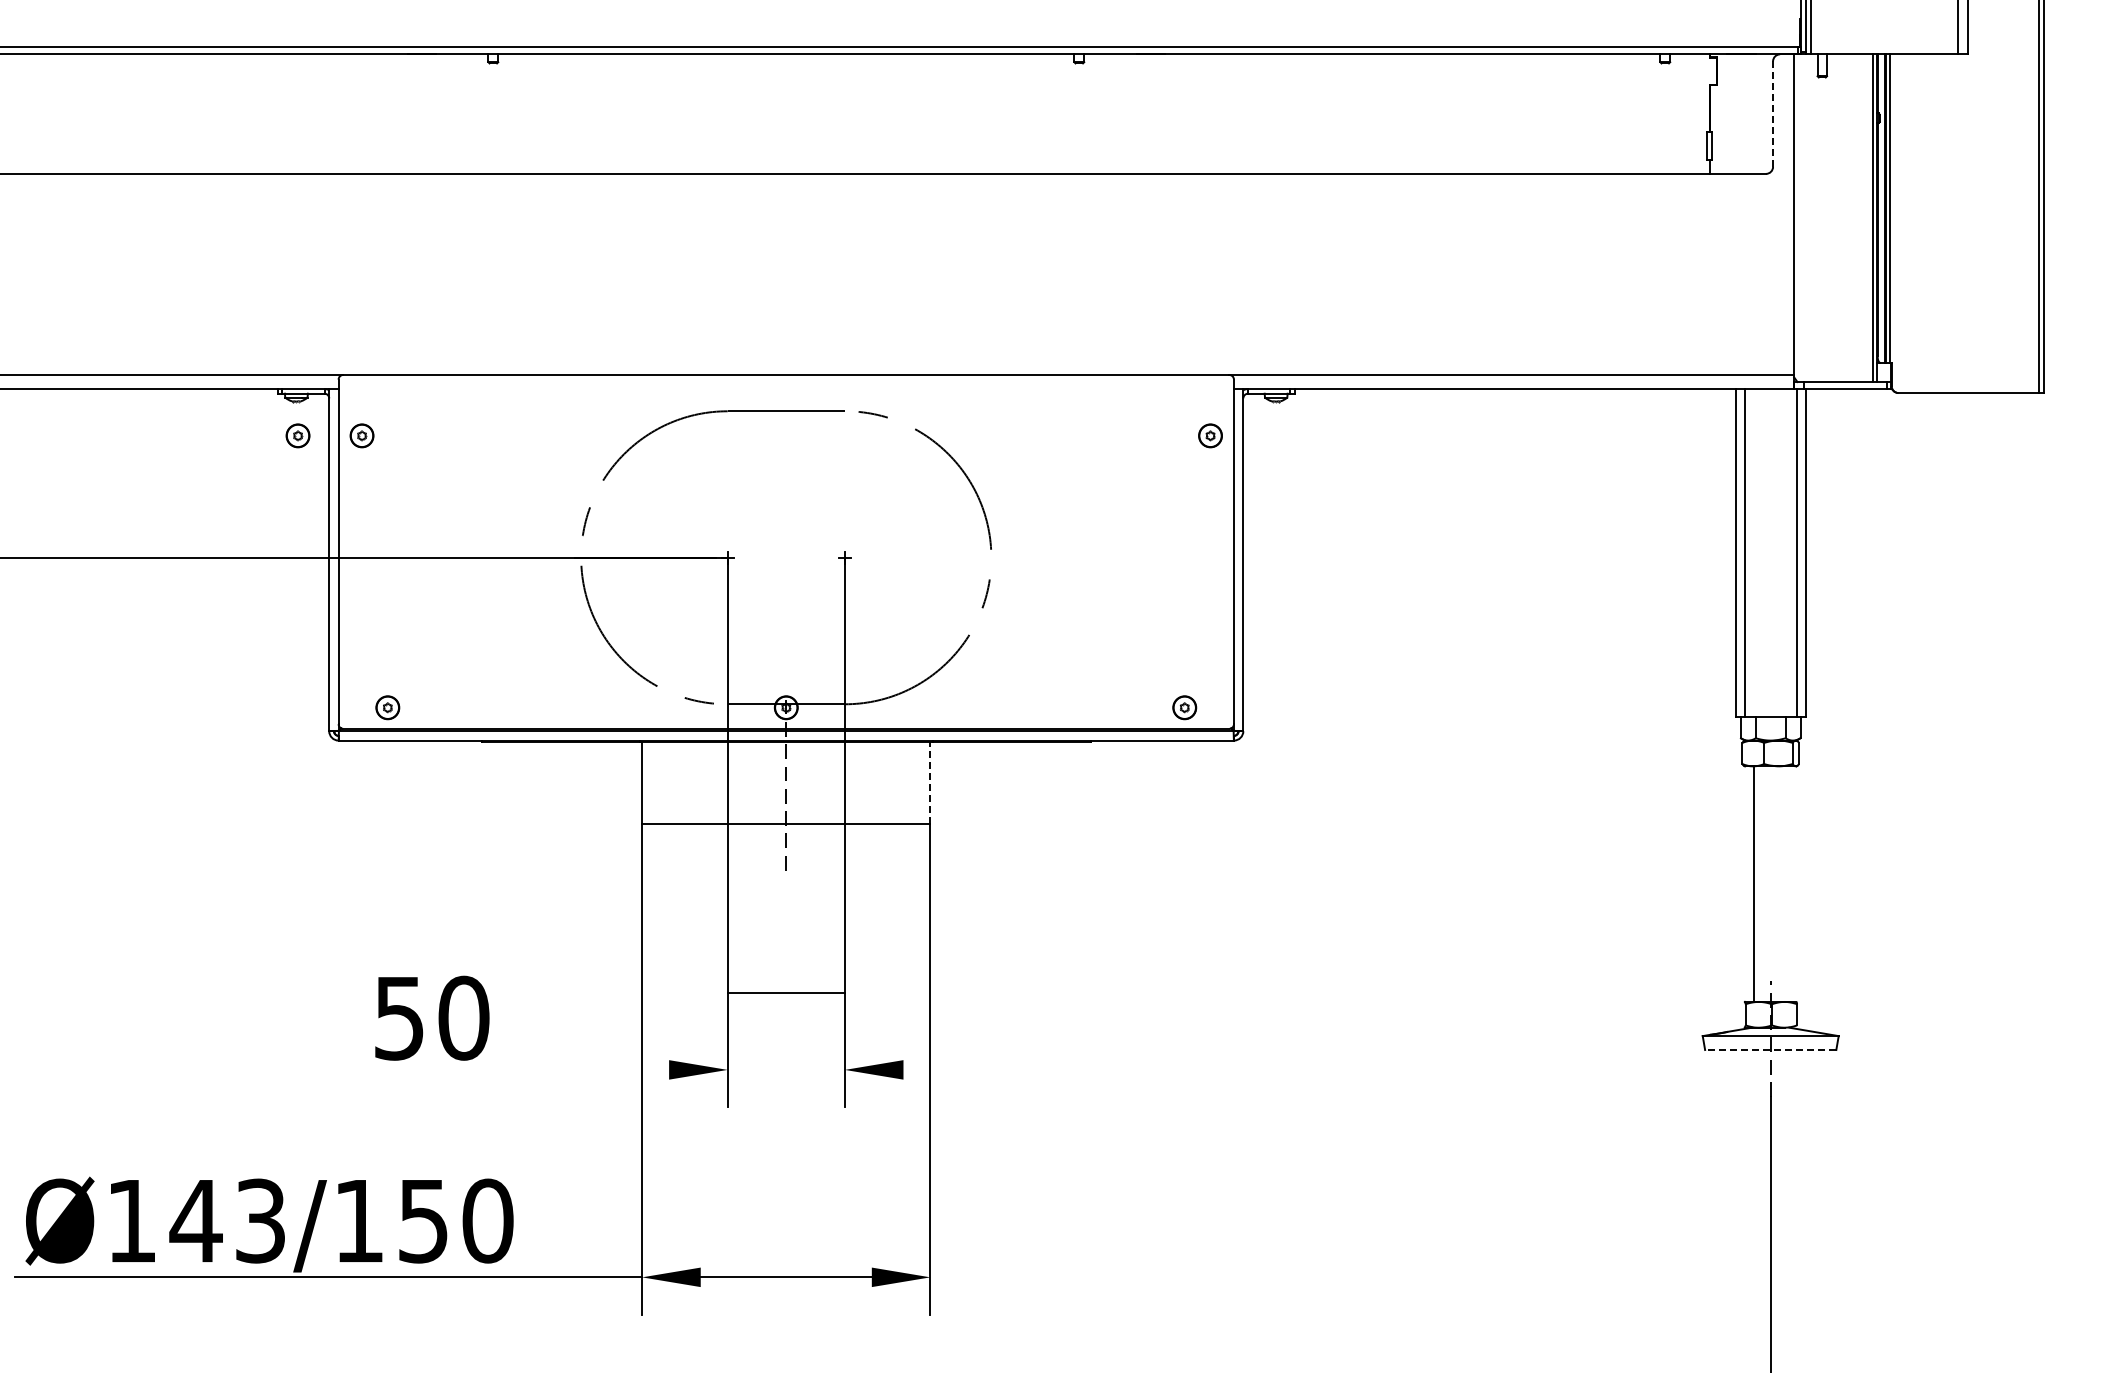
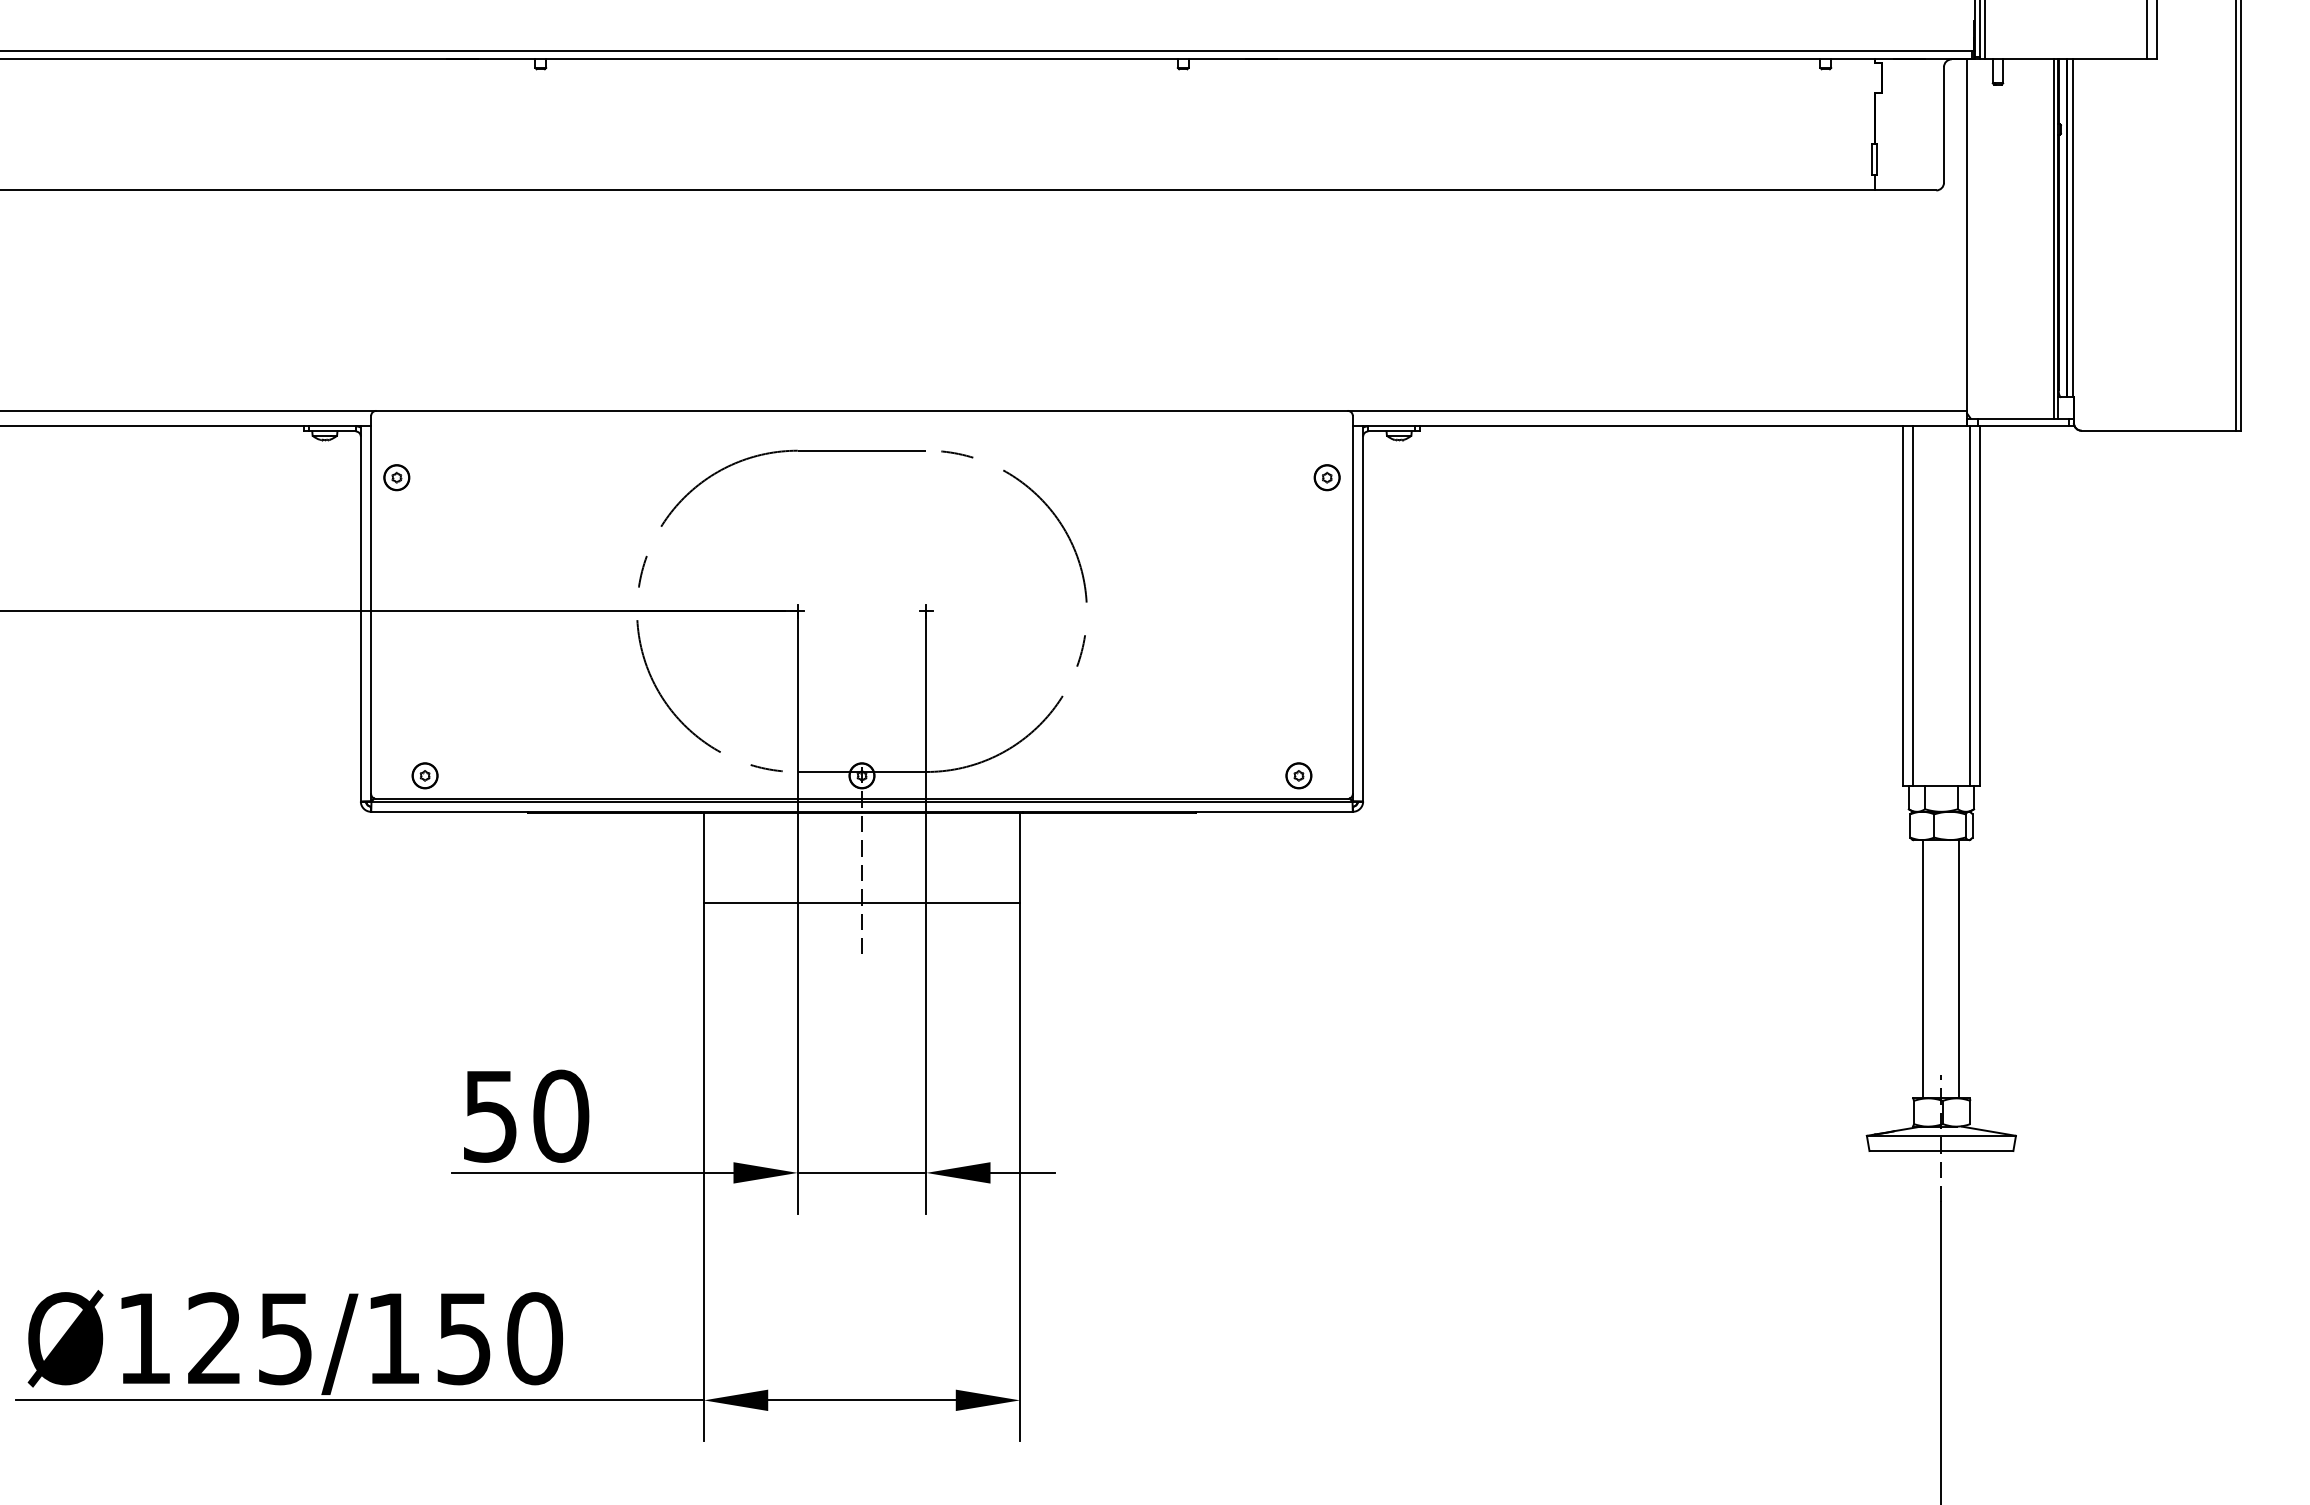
line: (1773, 114) -> (1944, 125), dashed -> solid
part: (297, 435) -> (326, 477), removed
line: (930, 782) -> (1020, 857), dashed -> solid
line: (1787, 883) -> (1959, 968), added
line: (785, 992) -> (861, 1172), moved
text: (432, 1017) -> (526, 1115), moved
line: (1770, 1049) -> (1941, 1150), dashed -> solid
line: (540, 1069) -> (592, 1172), added
line: (932, 1069) -> (1022, 1172), added
text: (226, 1220) -> (248, 1338), Ø143/150 -> Ø125/150

